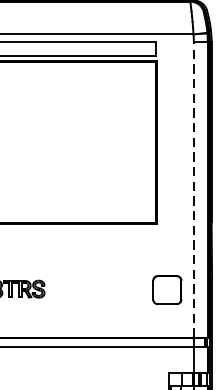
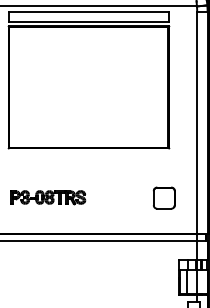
line: (194, 190) -> (197, 123), dashed -> solid
part: (166, 289) -> (163, 197), moved

